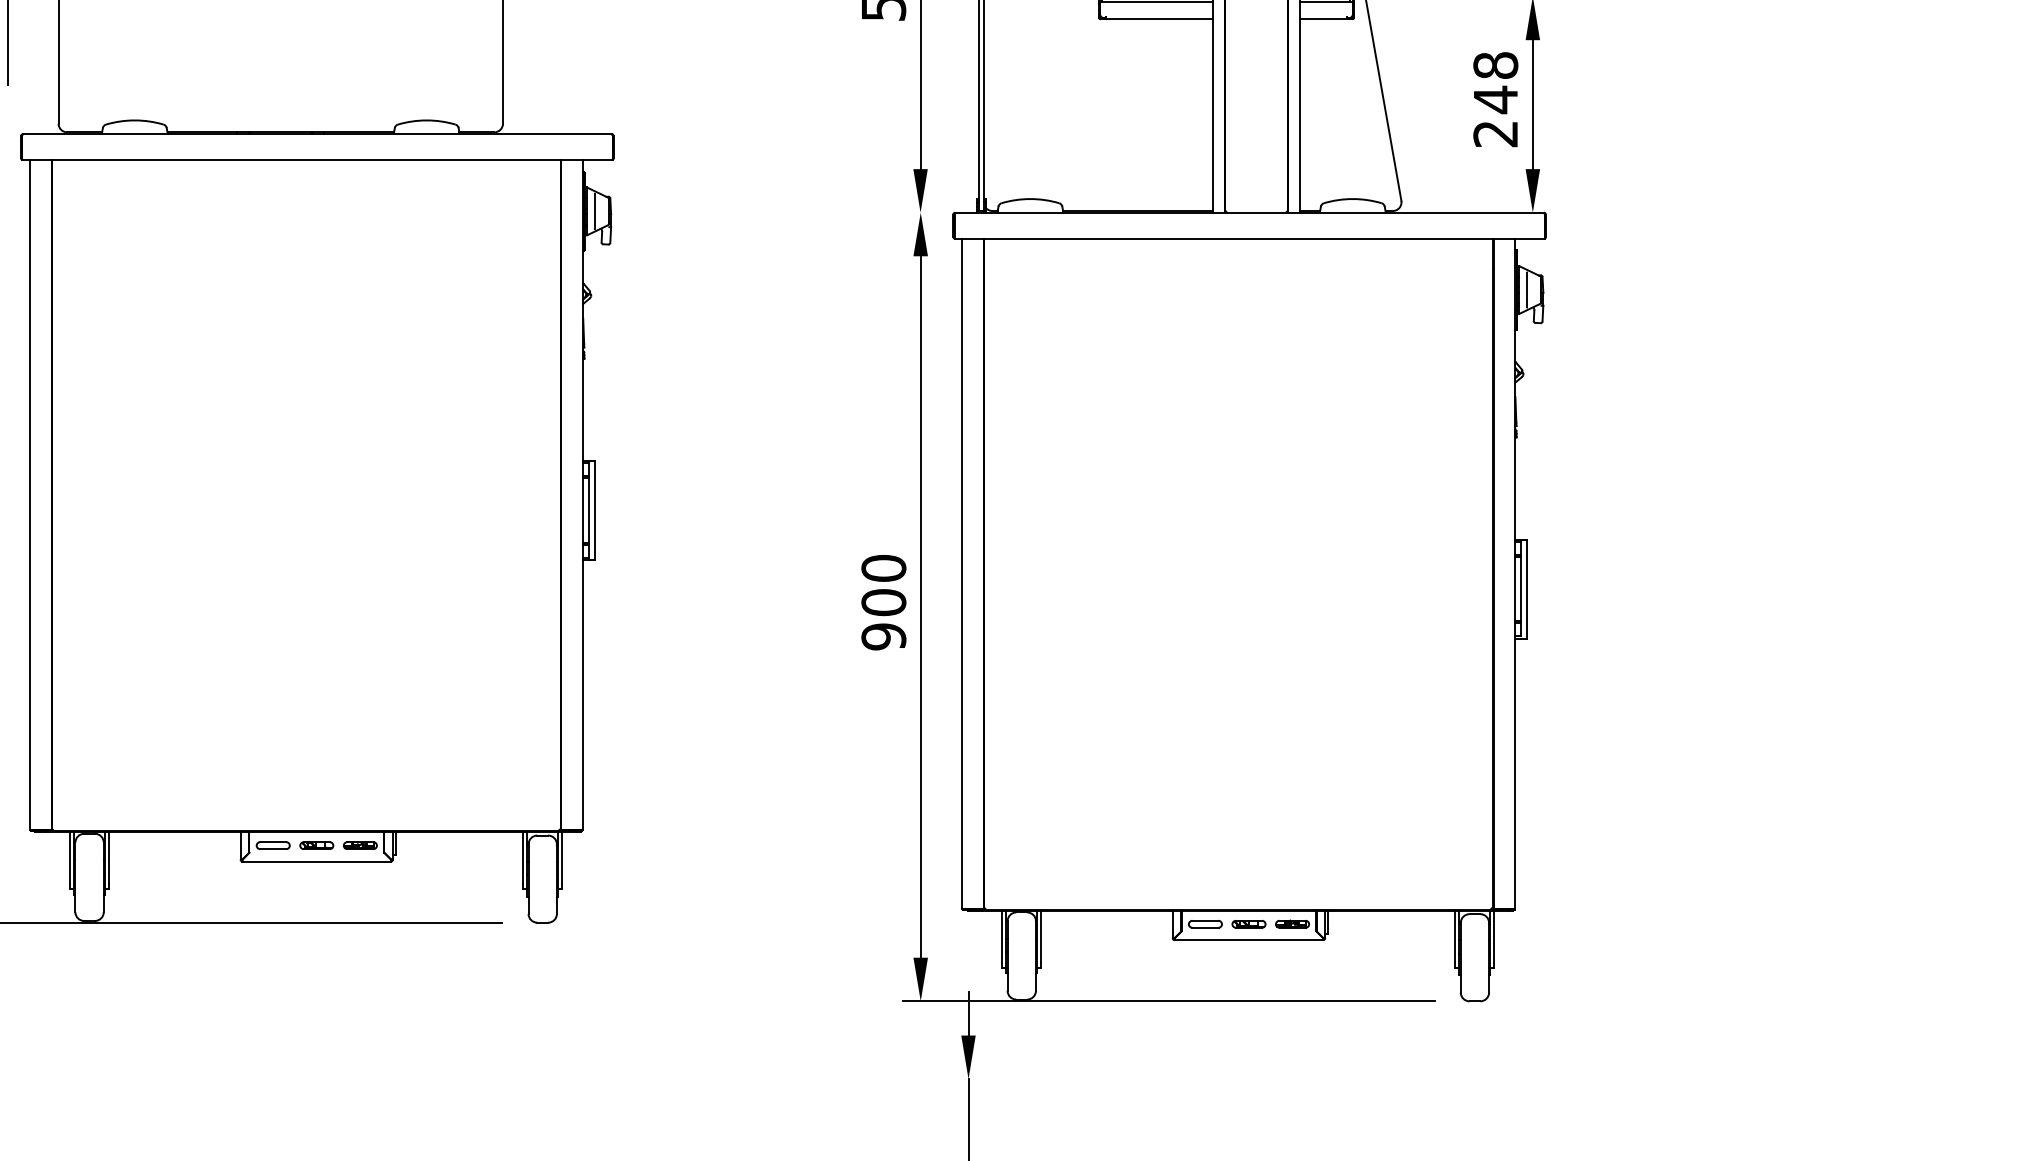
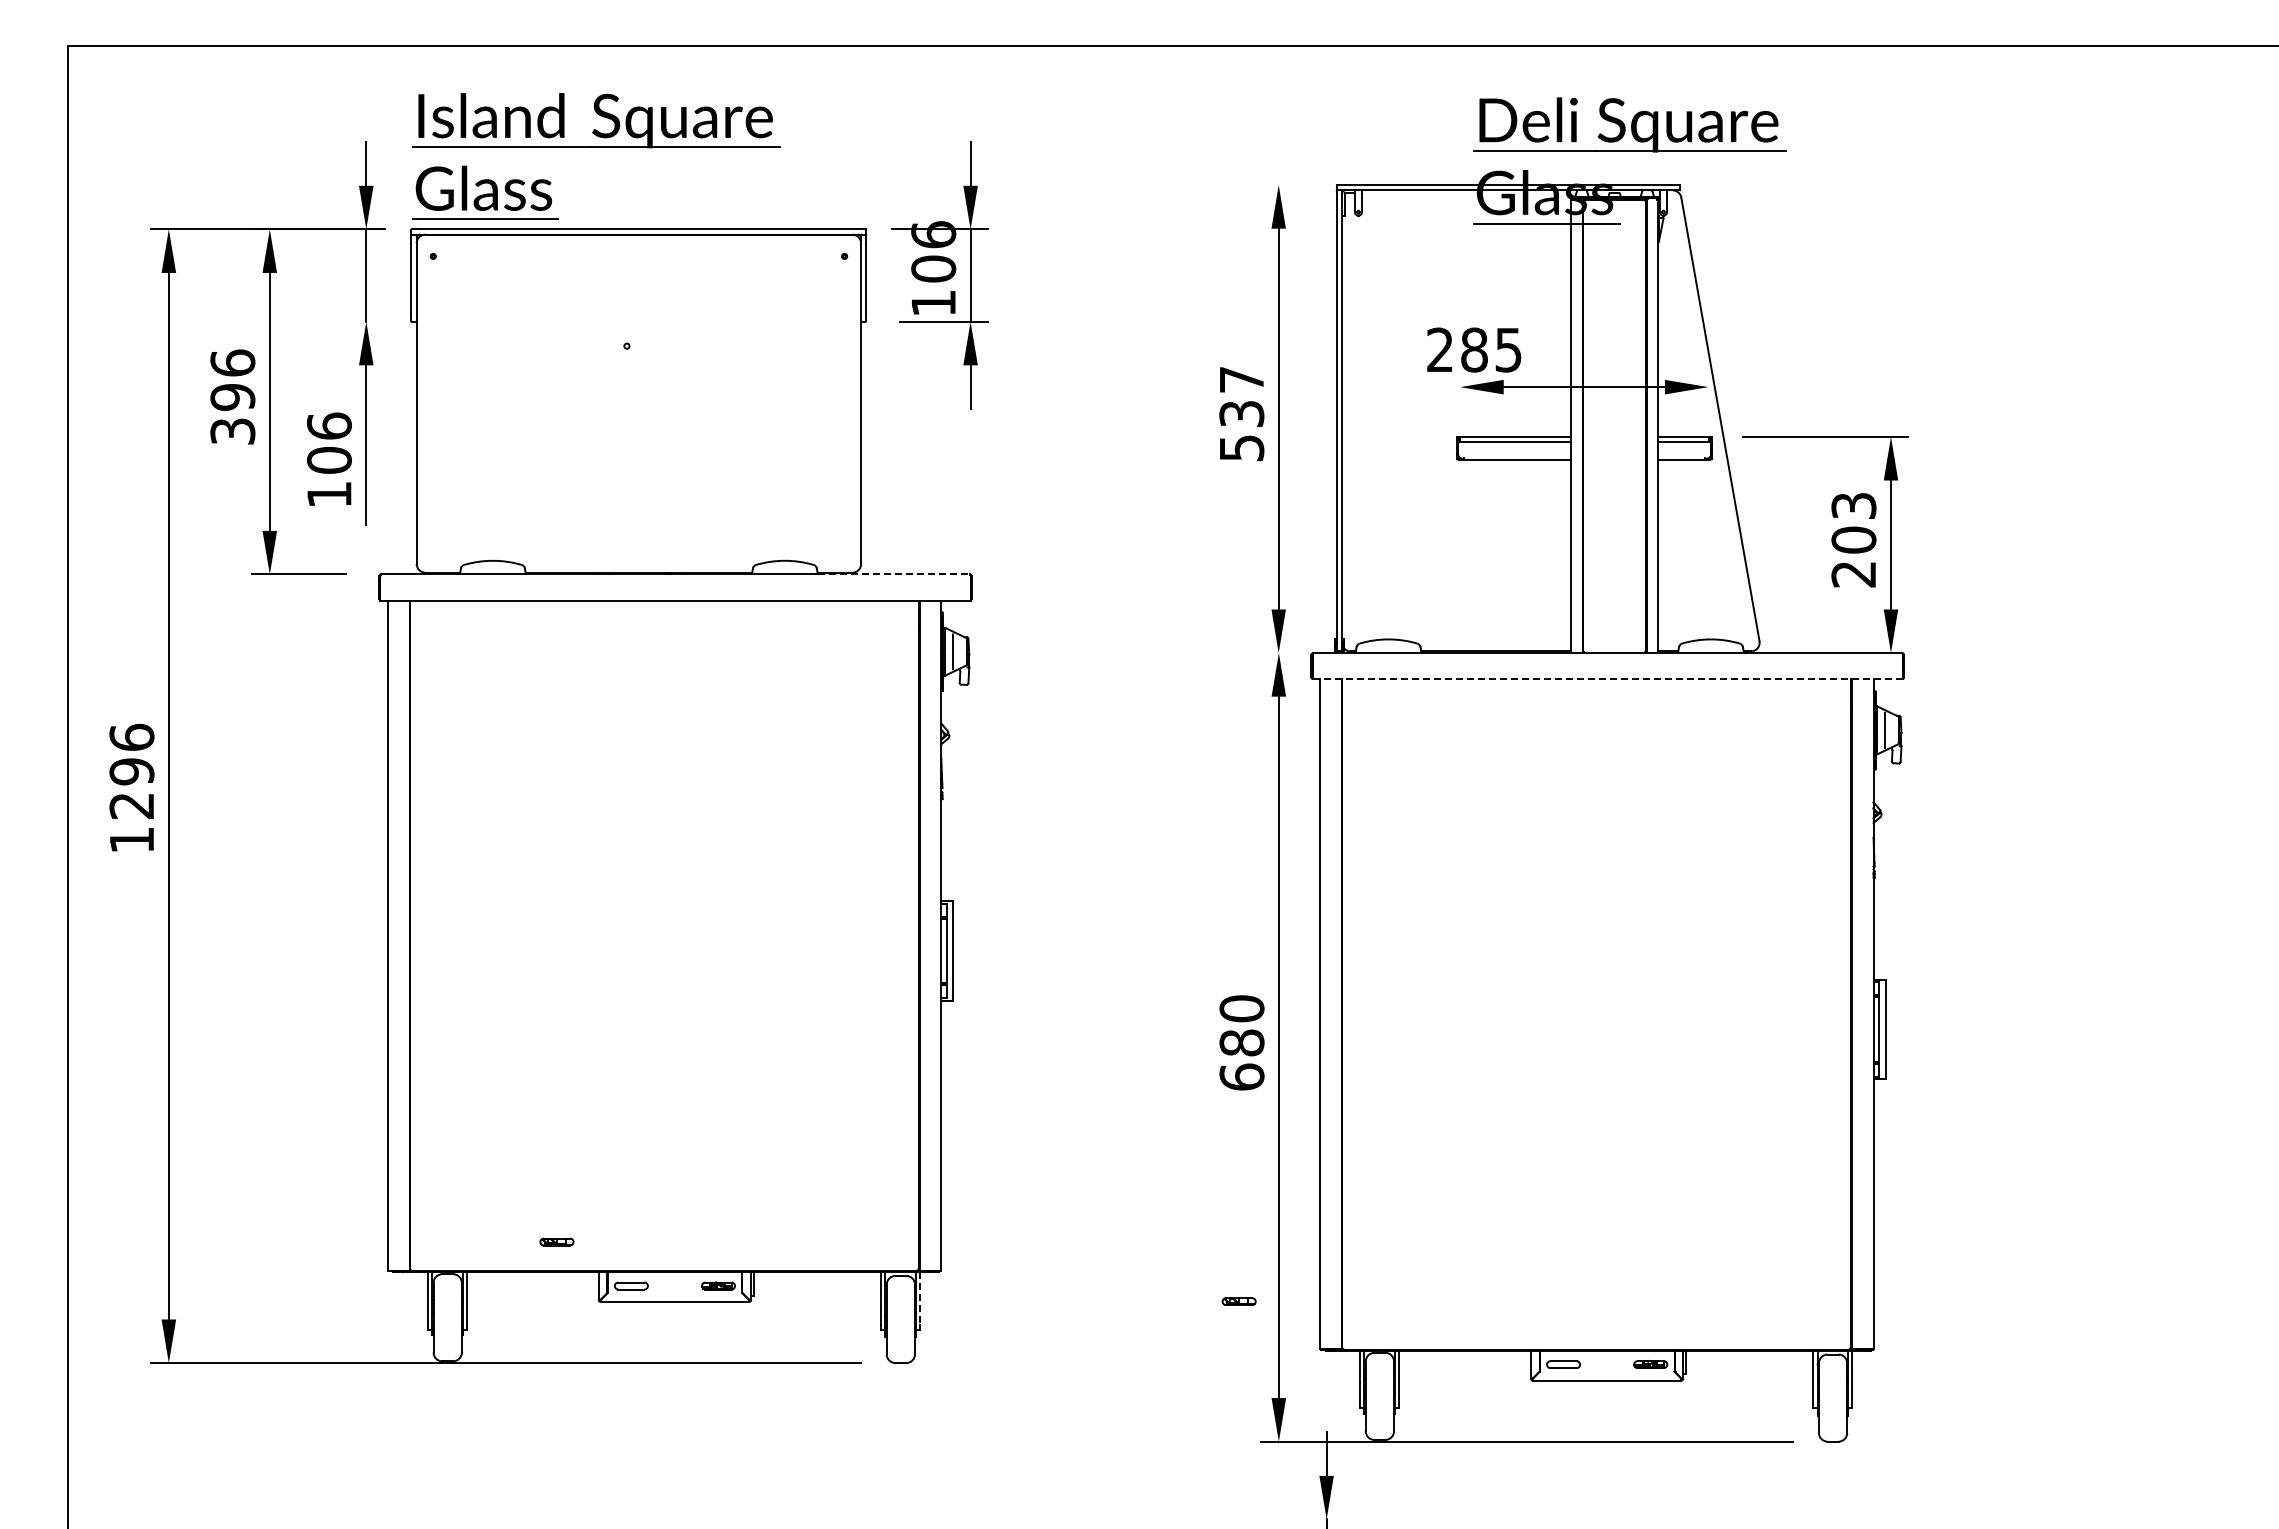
text: (1495, 83) -> (1853, 523), 248 -> 203
line: (536, 134) -> (894, 574), solid -> dashed
line: (1249, 239) -> (1607, 679), solid -> dashed
text: (883, 619) -> (1241, 1059), 900 -> 680
part: (316, 845) -> (556, 1241), moved
line: (562, 859) -> (920, 1299), solid -> dashed
part: (1248, 924) -> (1238, 1301), moved

